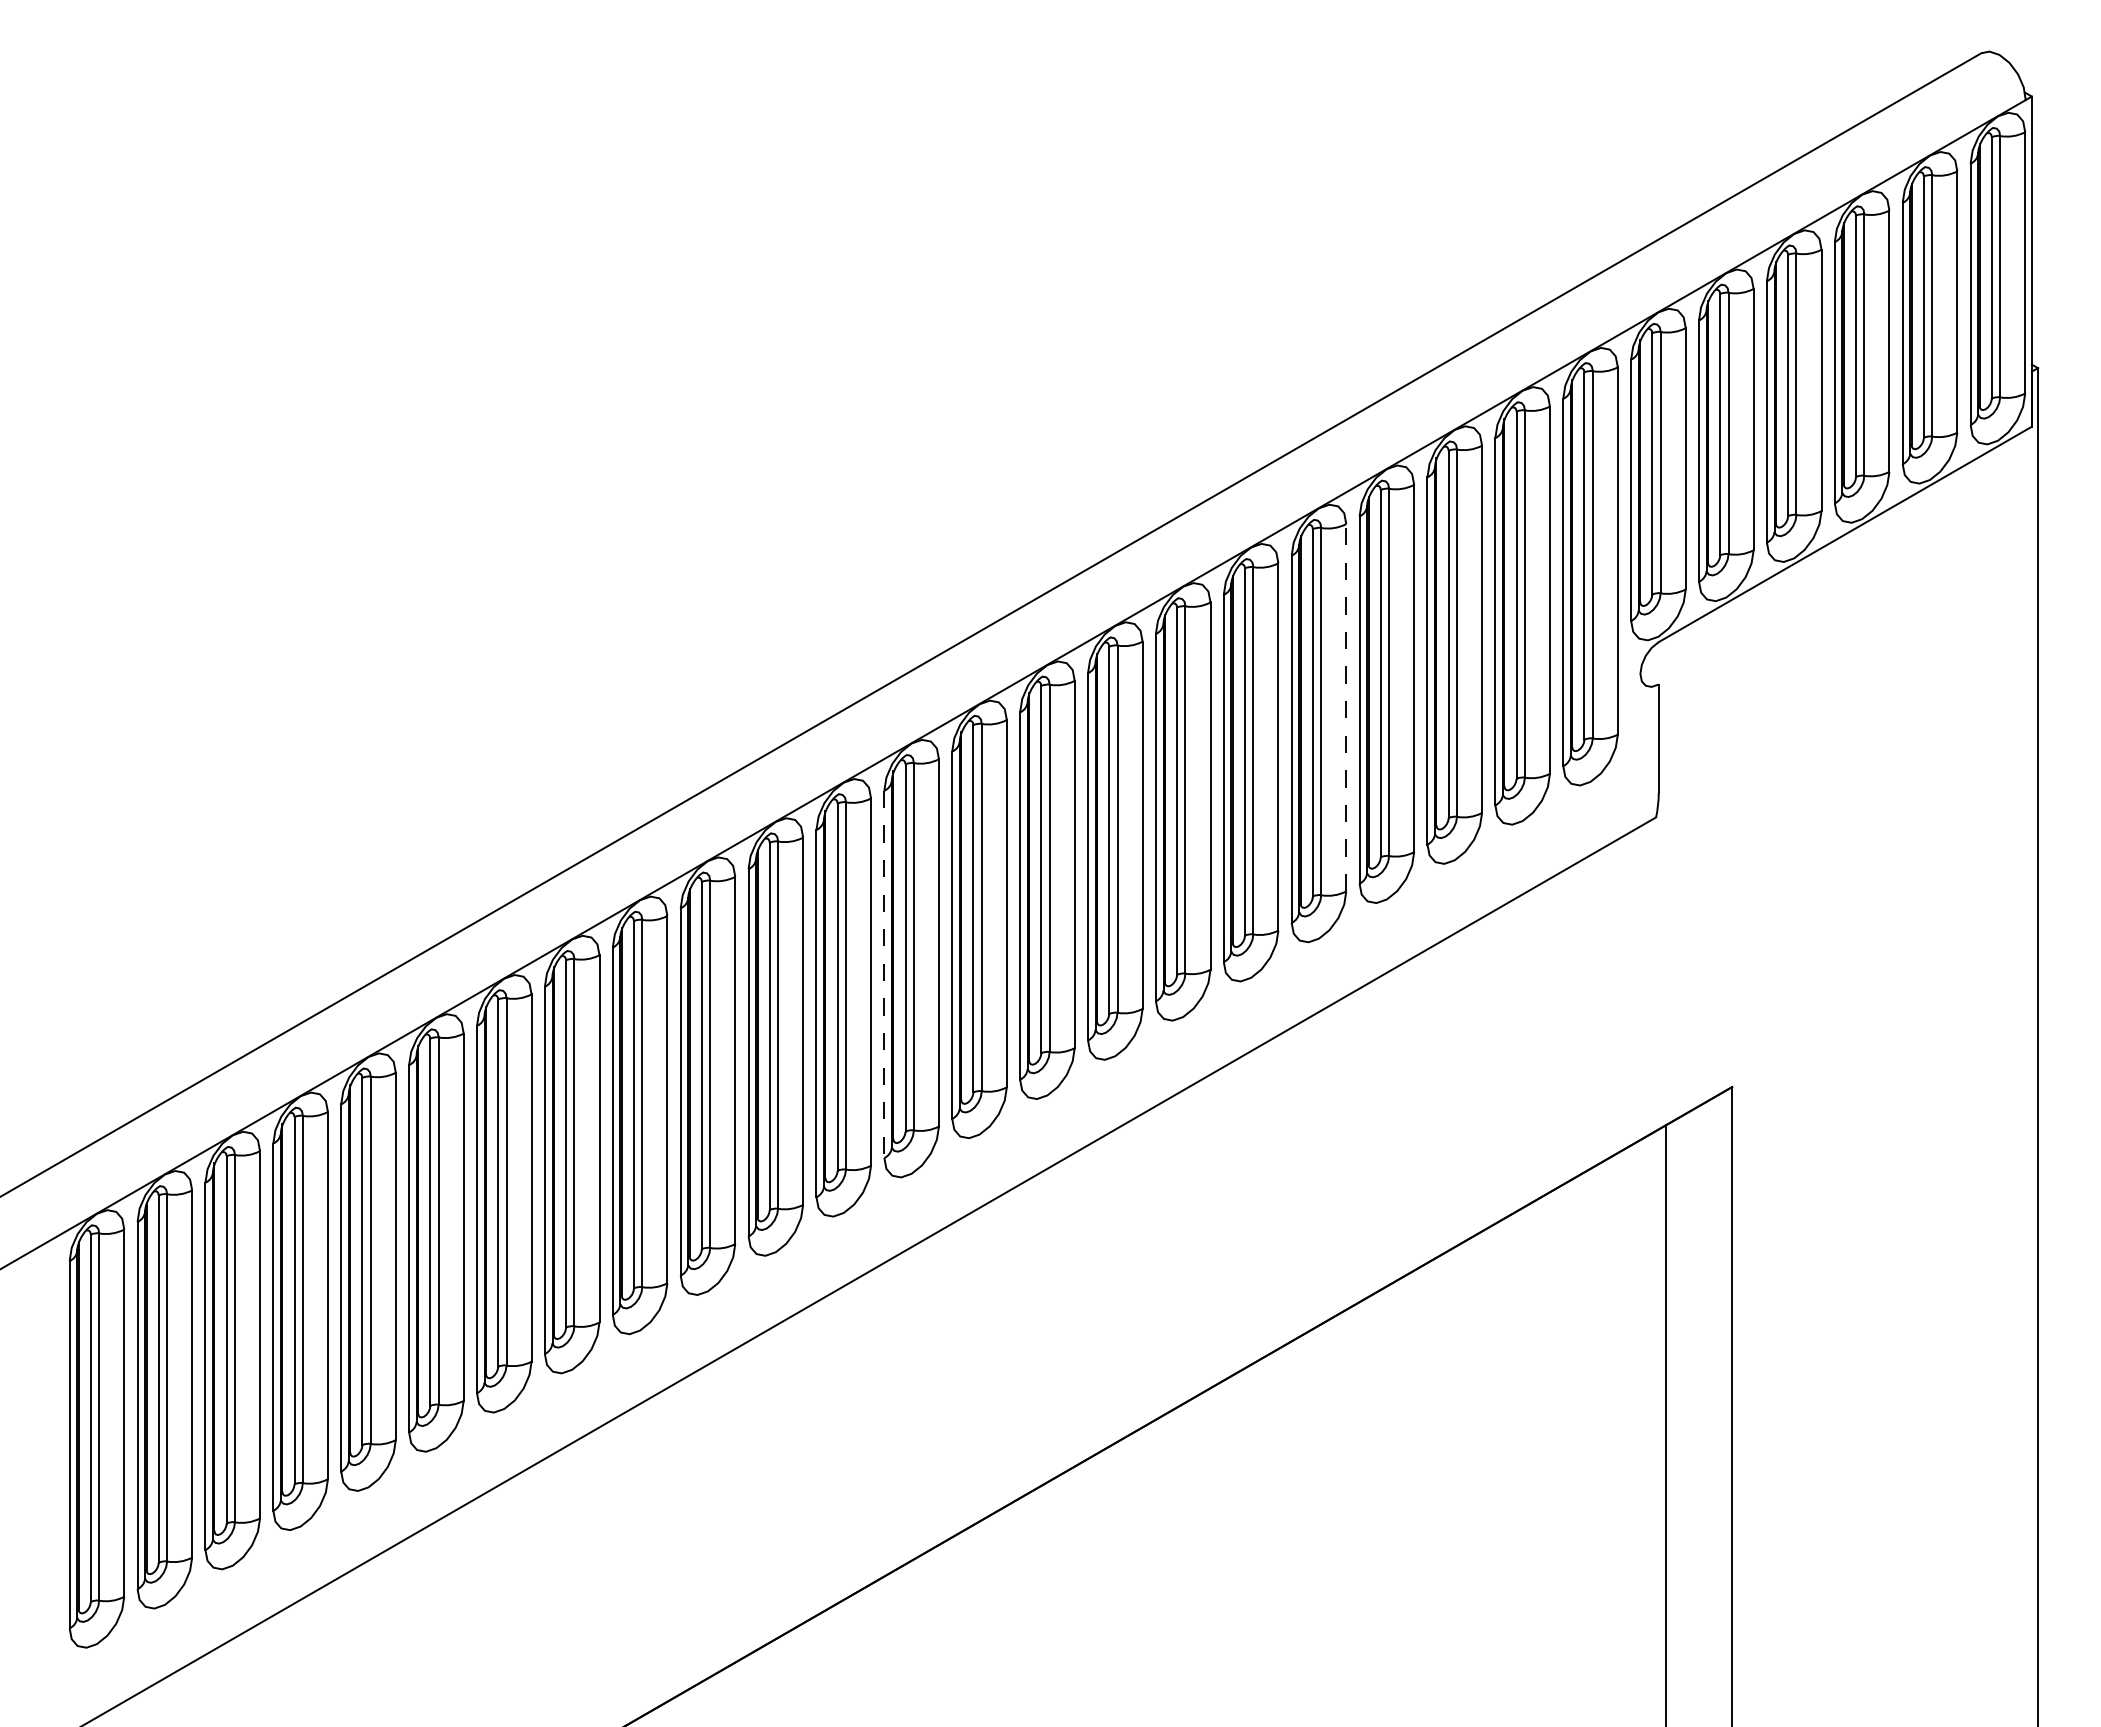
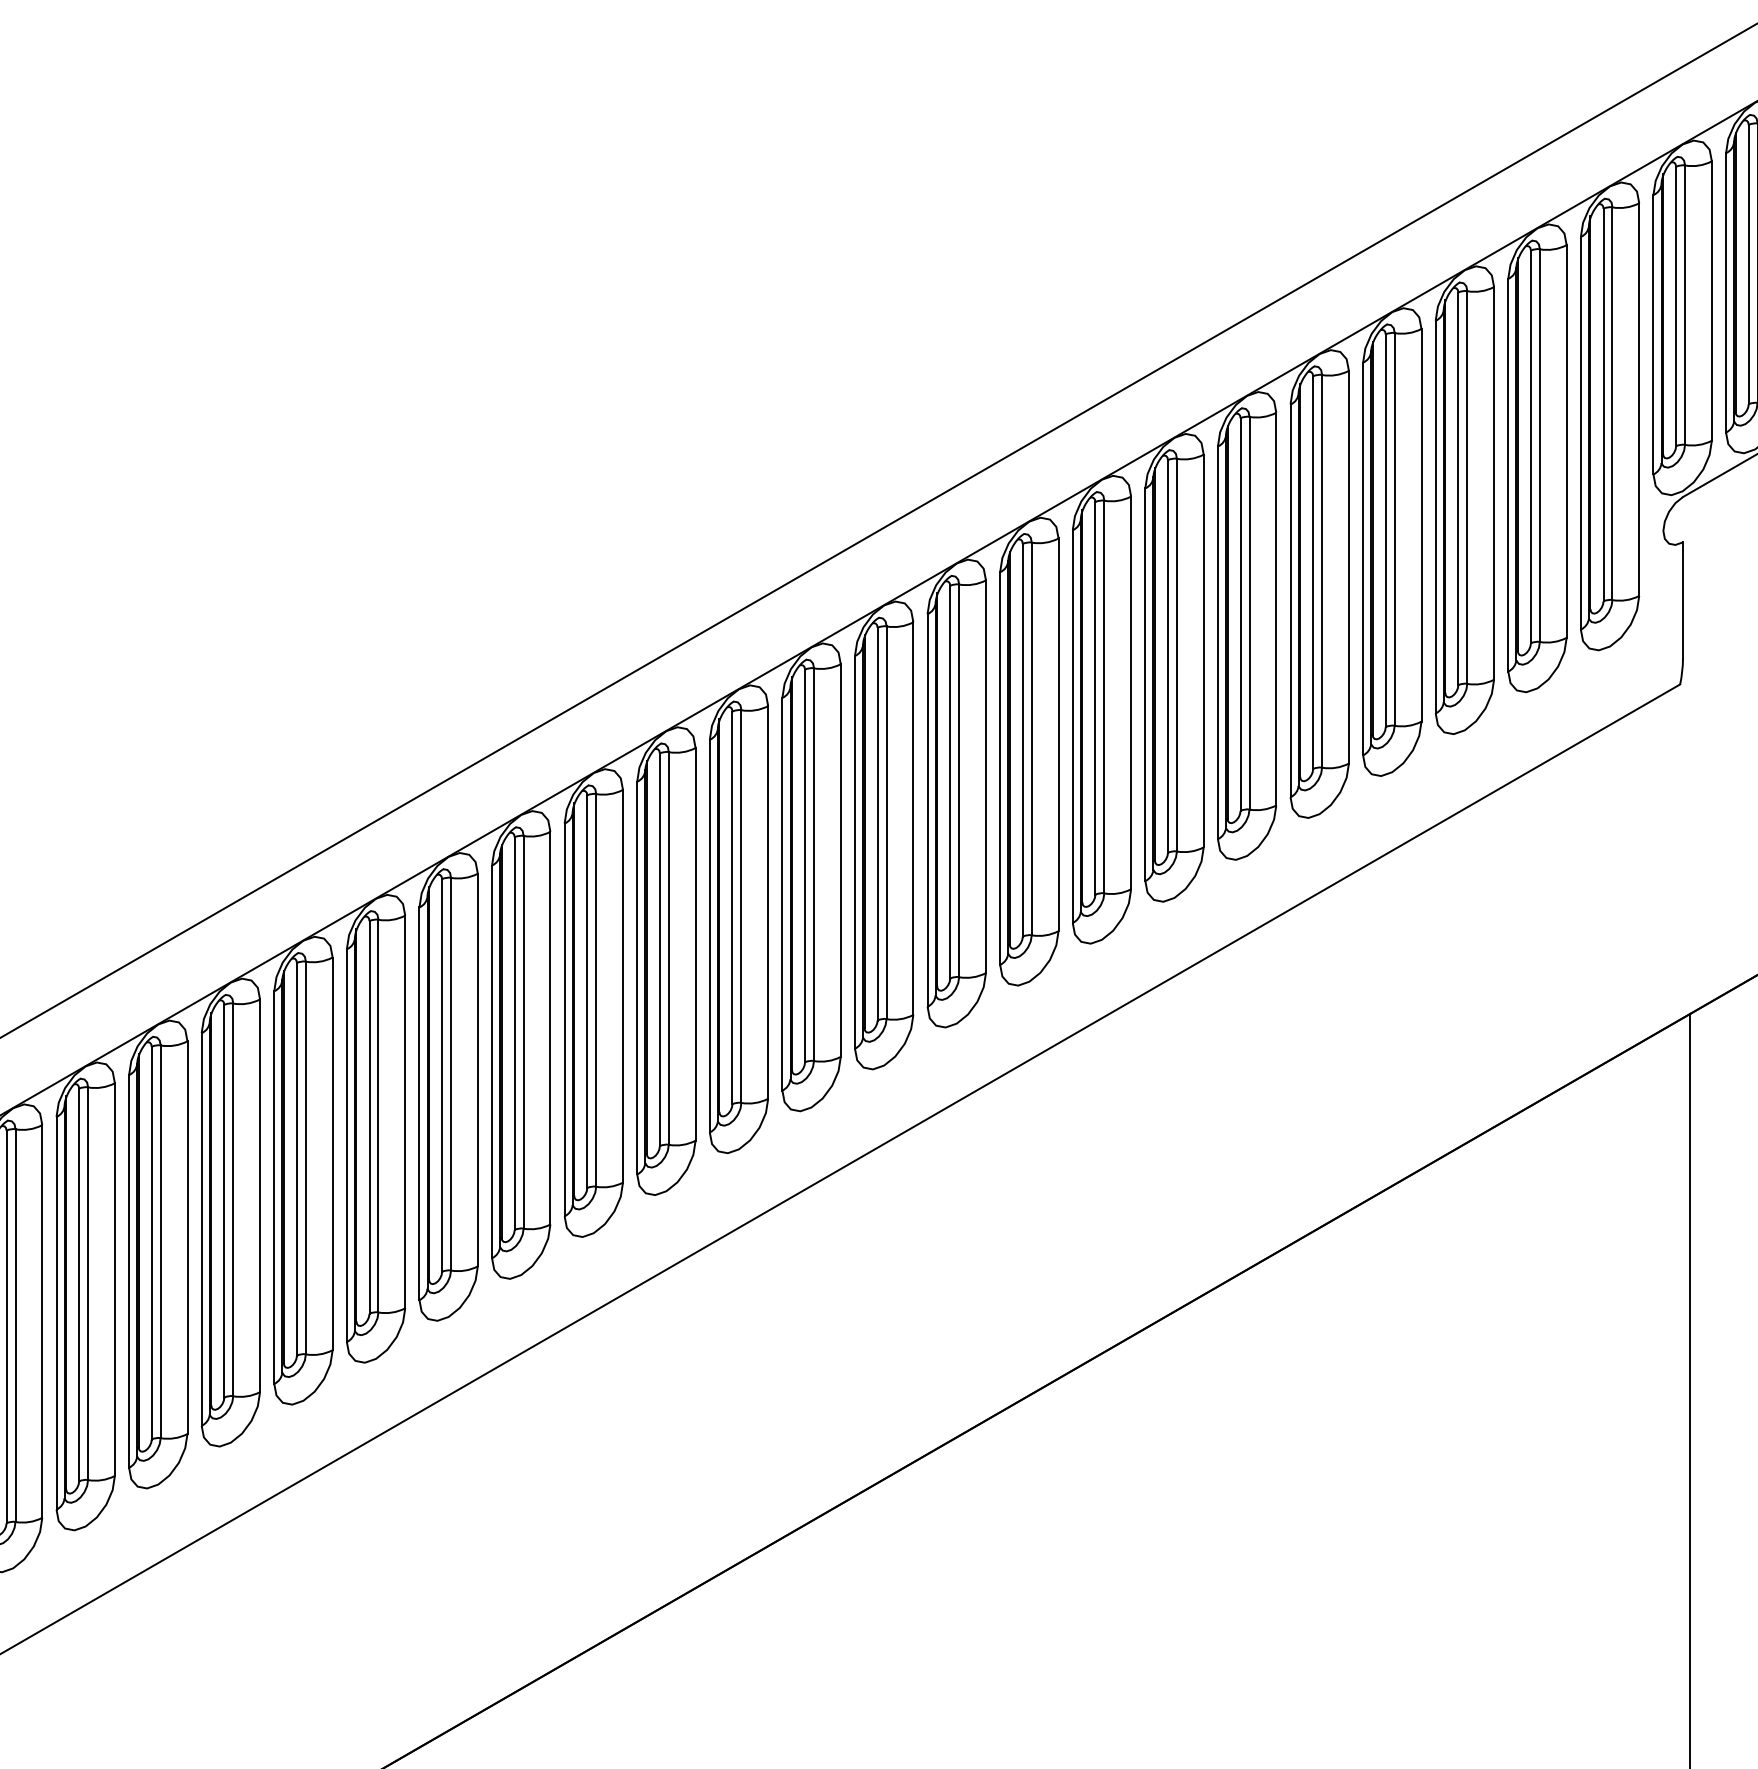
line: (1346, 707) -> (1349, 566), dashed -> solid
line: (884, 974) -> (855, 852), dashed -> solid

